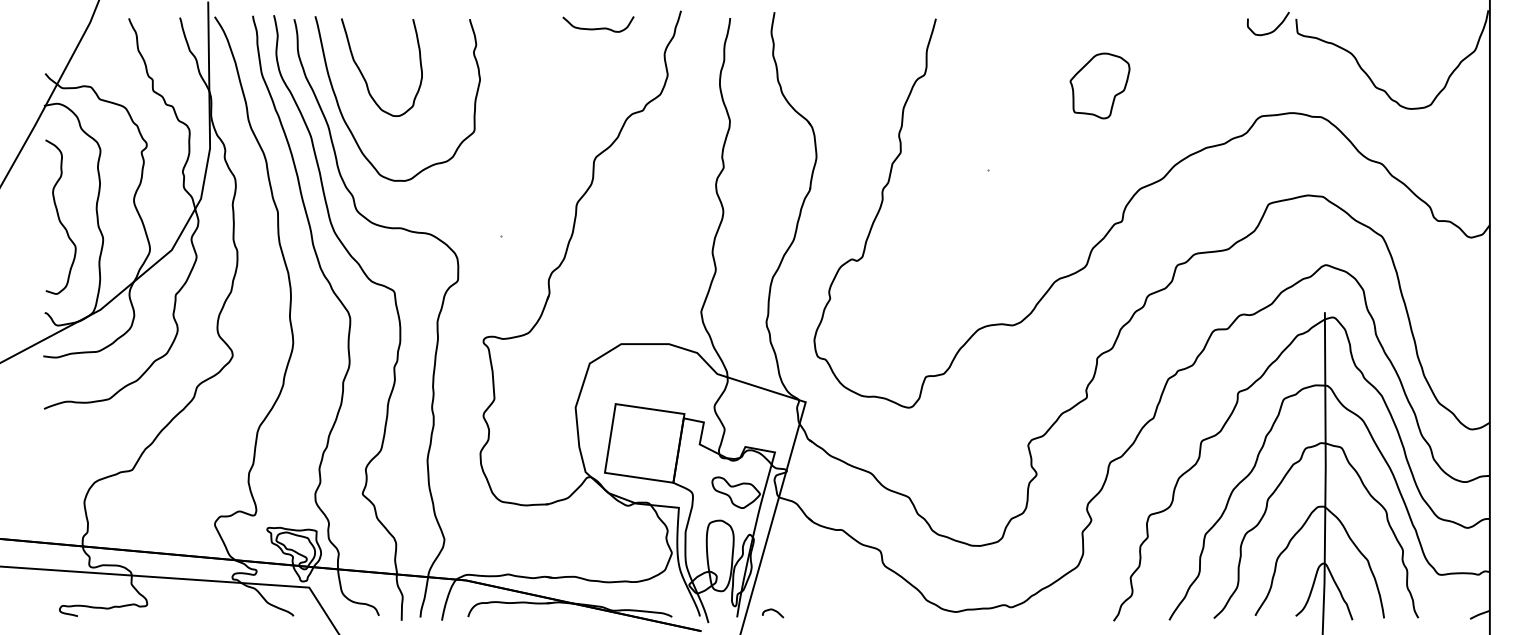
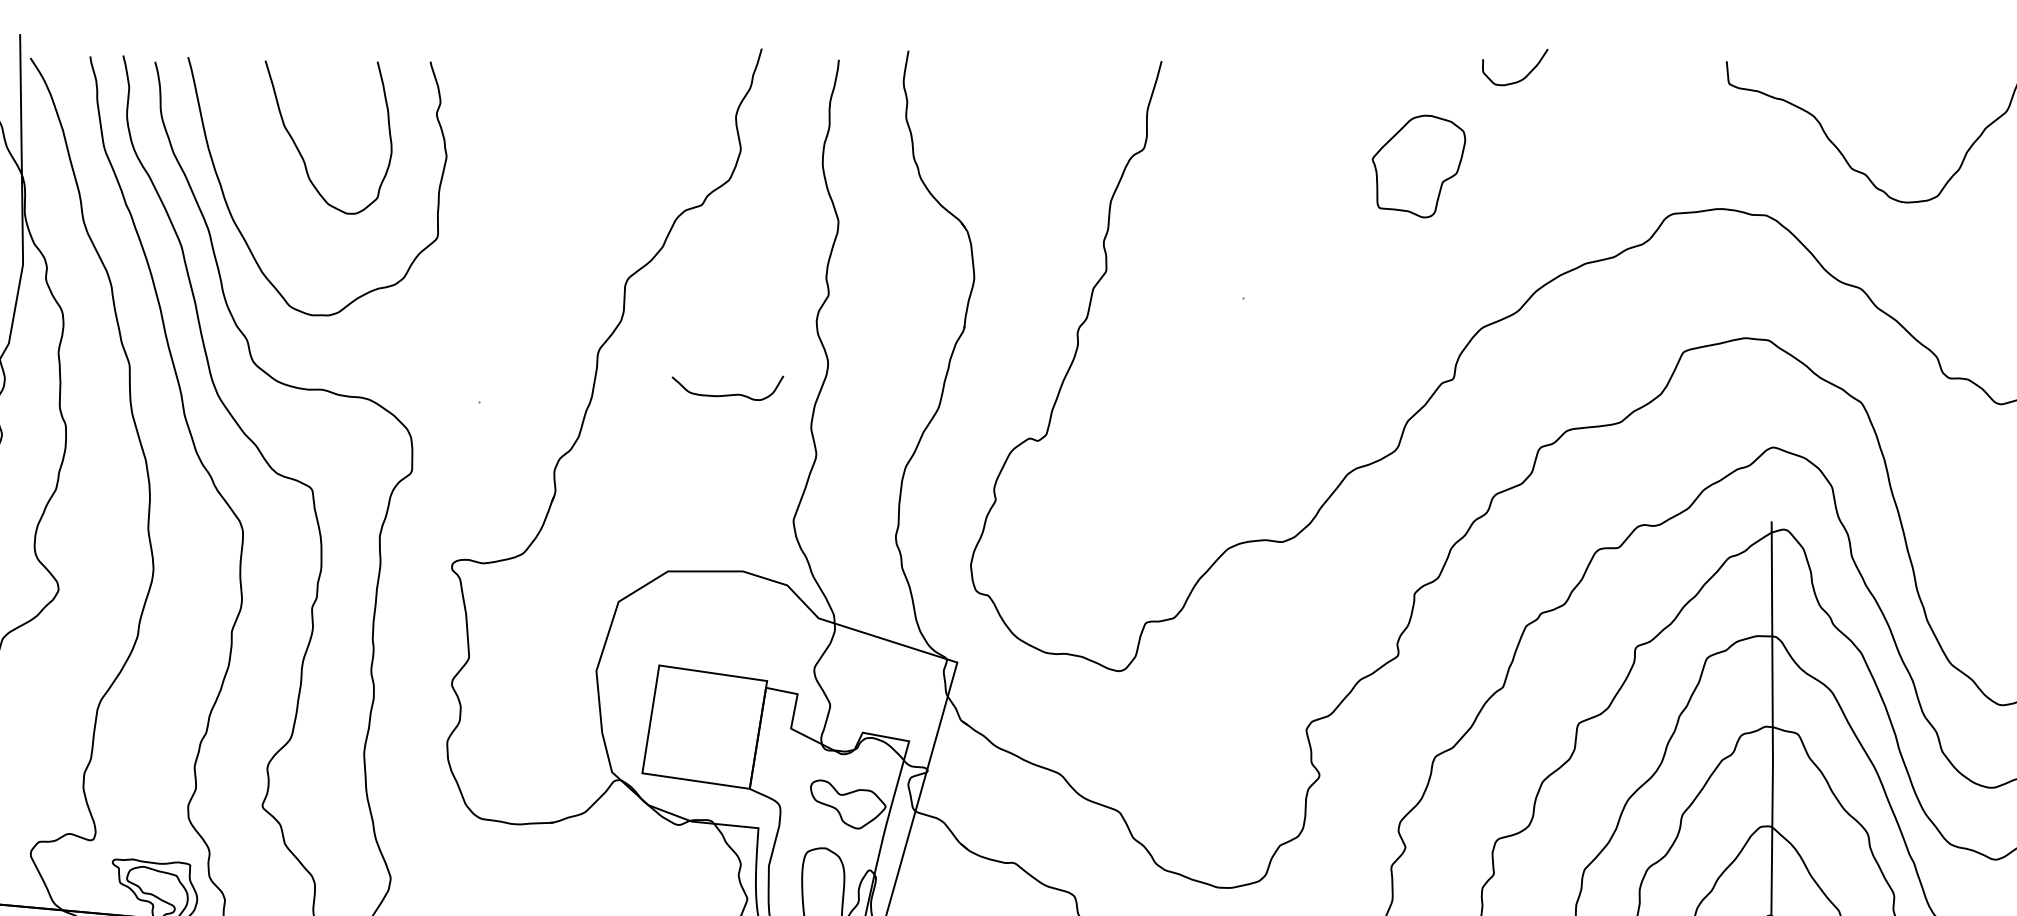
curve: (600, 27) -> (731, 393), moved
curve: (1272, 30) -> (1521, 77), moved
curve: (364, 76) -> (301, 151), moved

